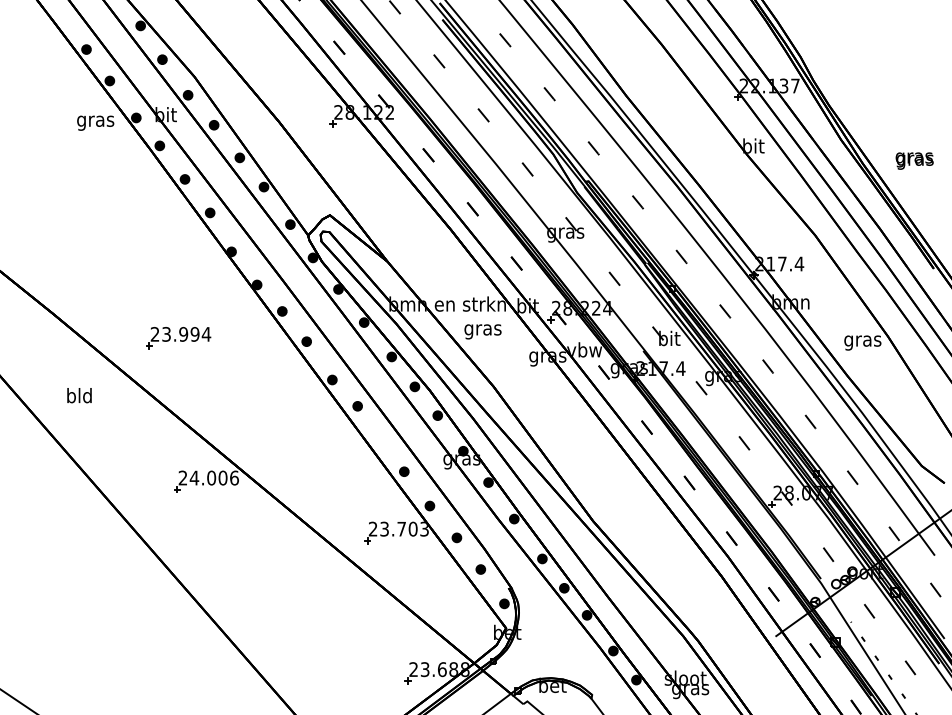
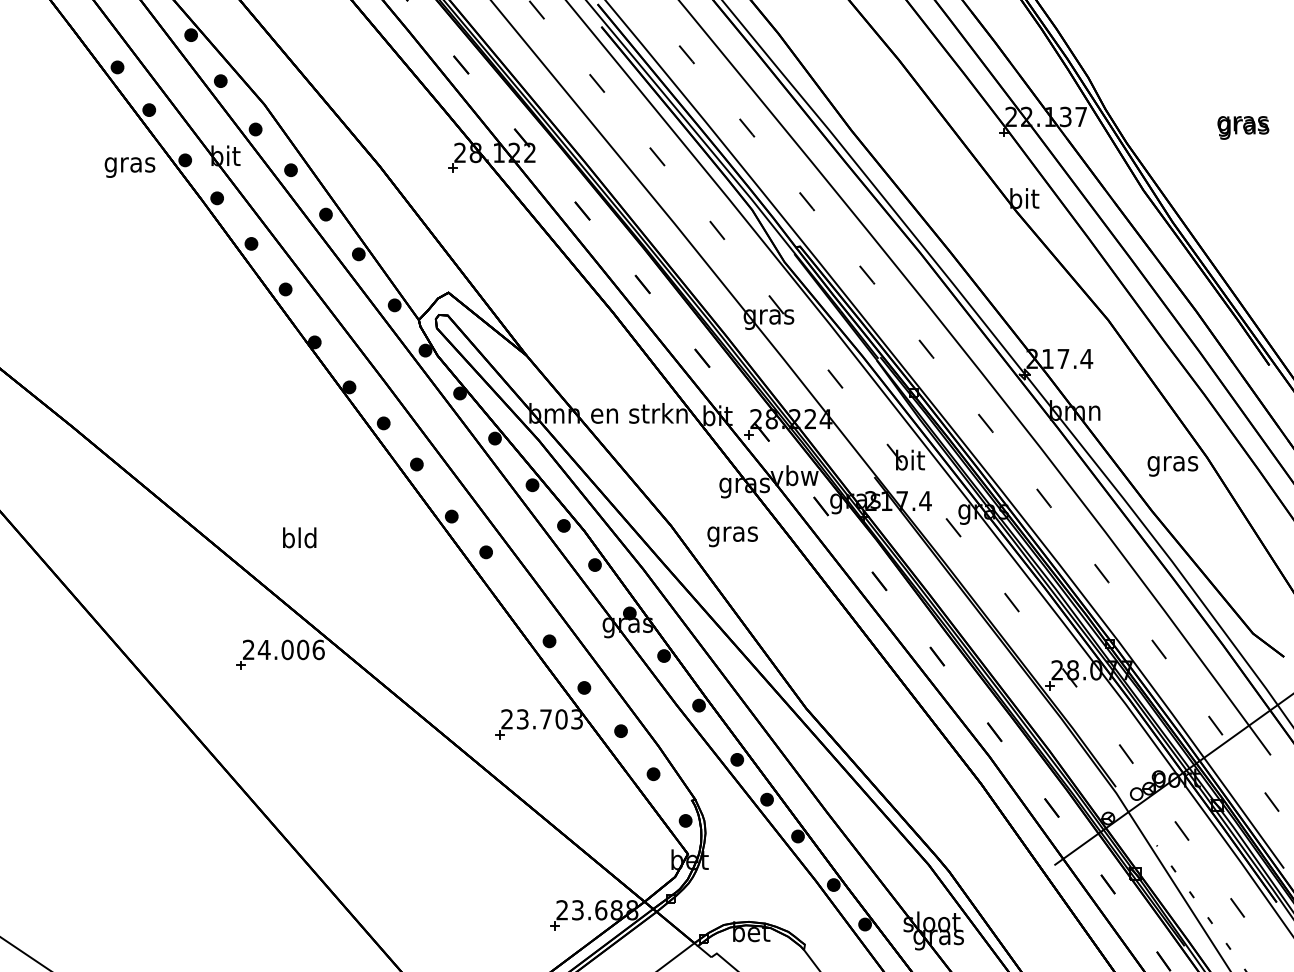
text: (914, 160) -> (1243, 127), moved
text: (482, 331) -> (731, 536), moved
part: (178, 338) -> (242, 460), removed
text: (79, 395) -> (299, 537), moved

